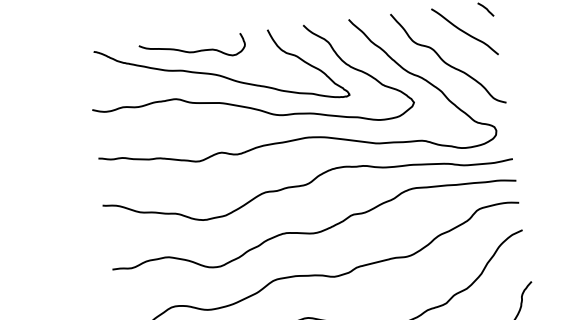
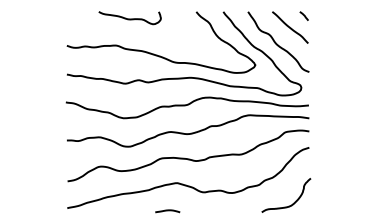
curve: (222, 74) -> (145, 34), removed

